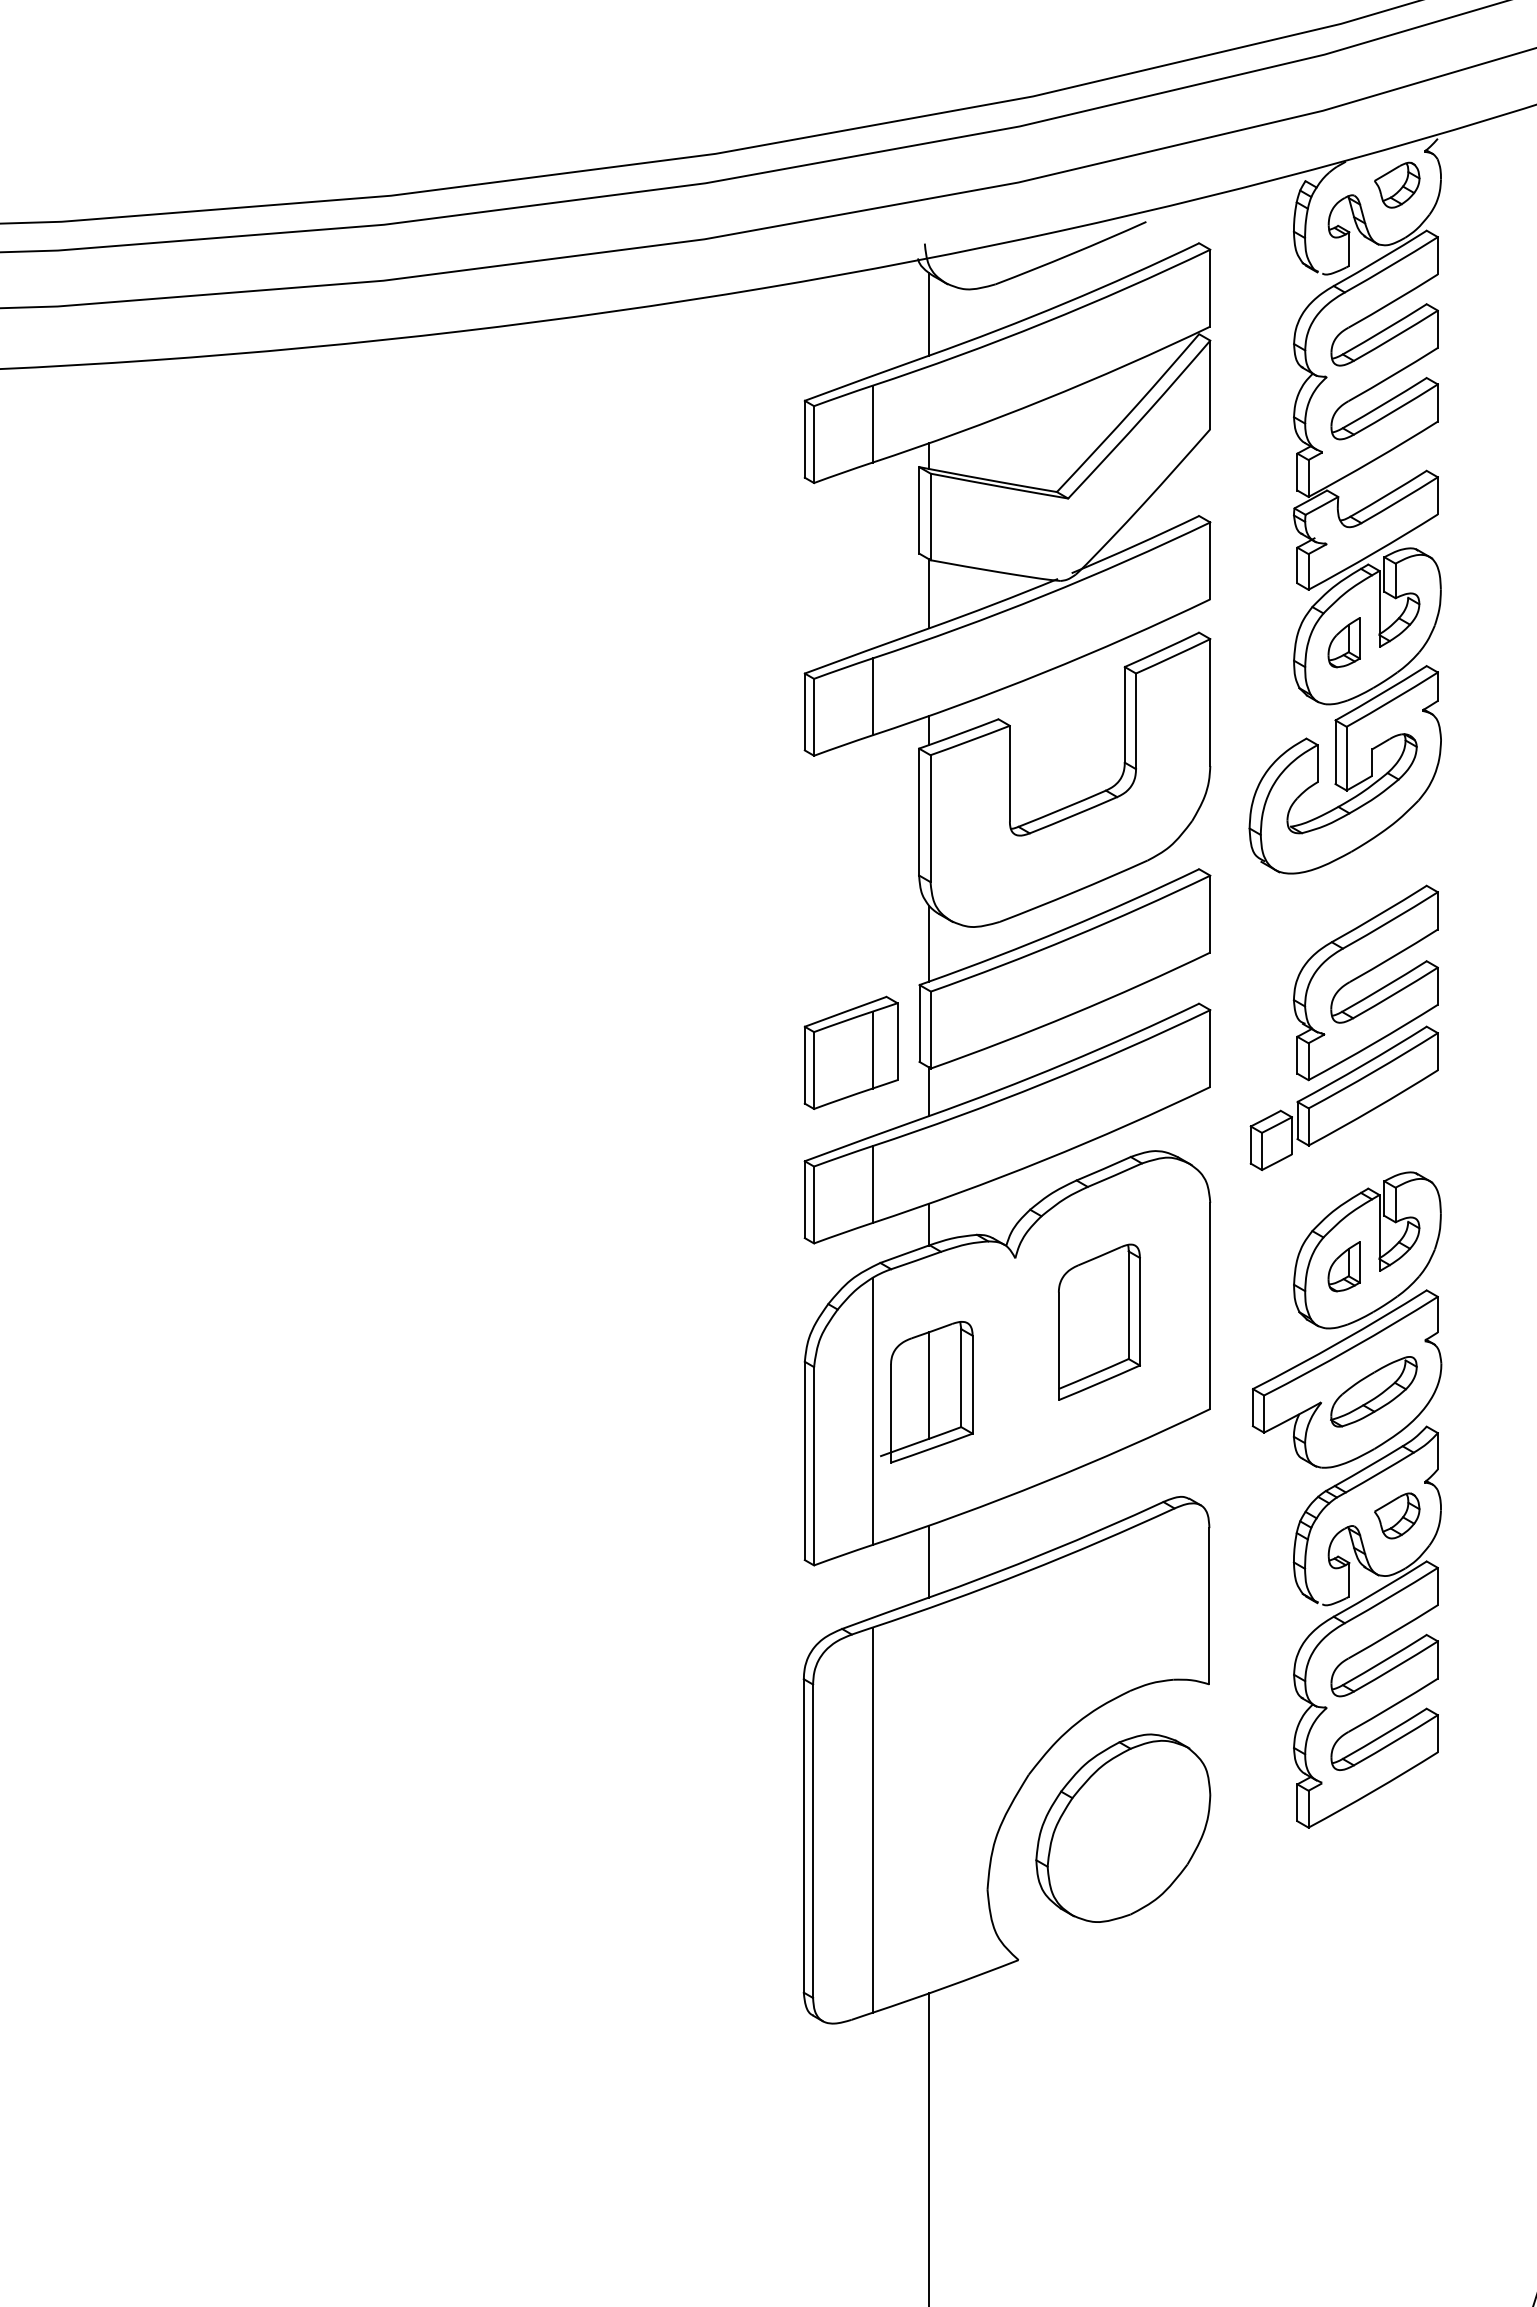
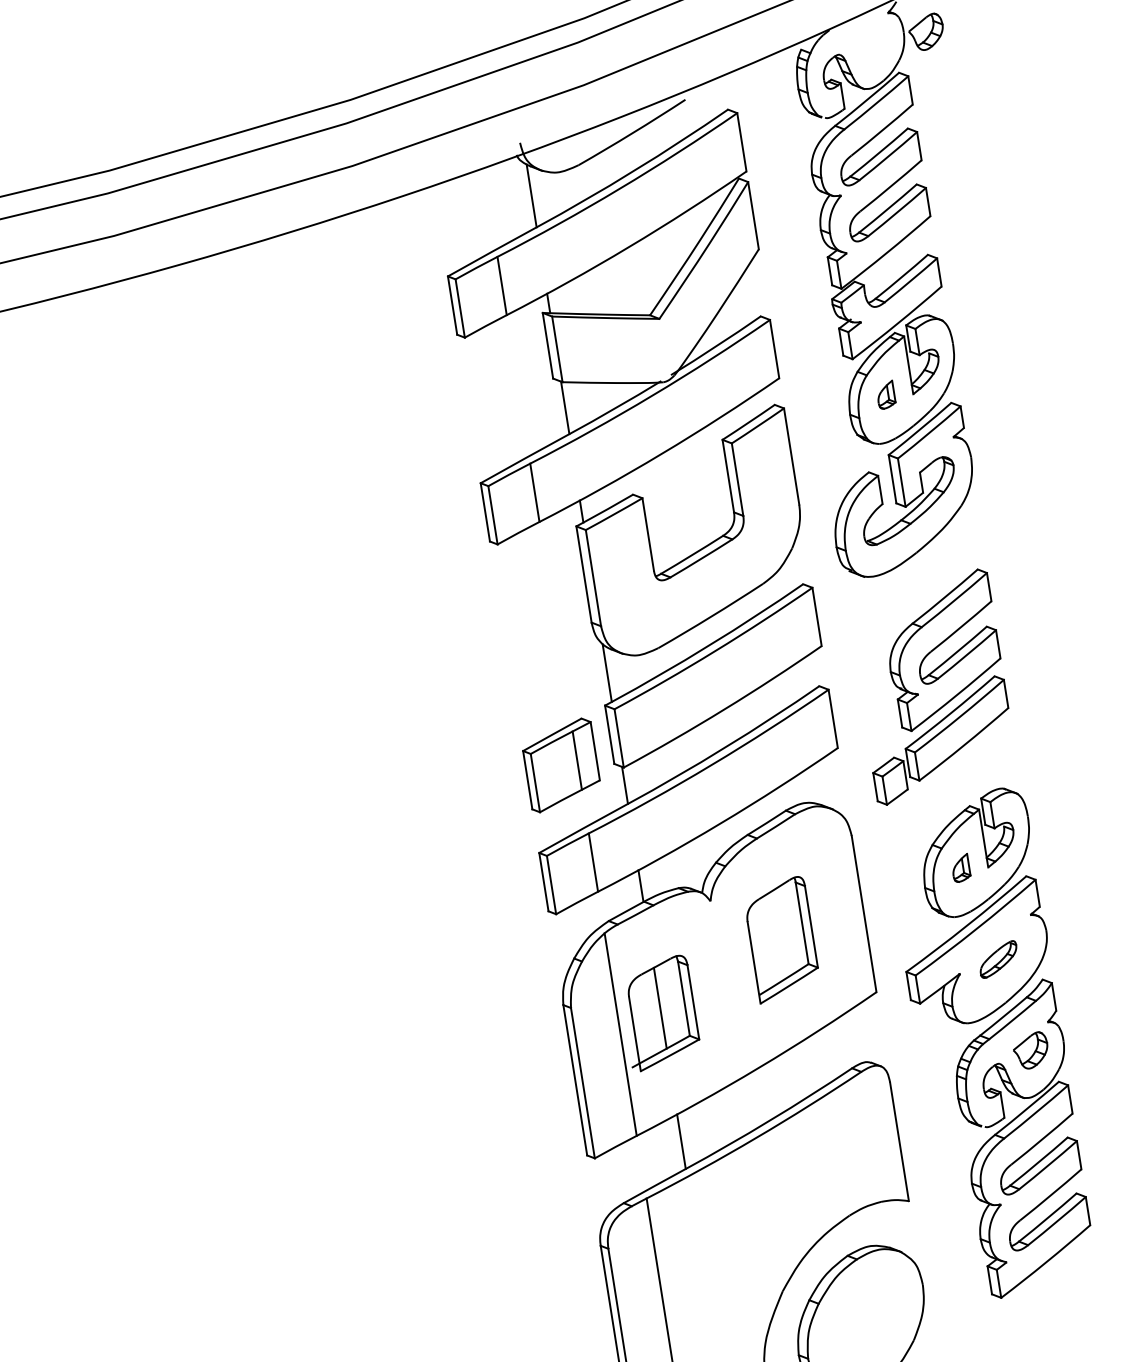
part: (1397, 184) -> (926, 31), moved
part: (1343, 642) -> (885, 394), size x0.7
part: (1343, 1266) -> (960, 868), size x0.7
part: (1373, 1391) -> (998, 959), size x0.6

